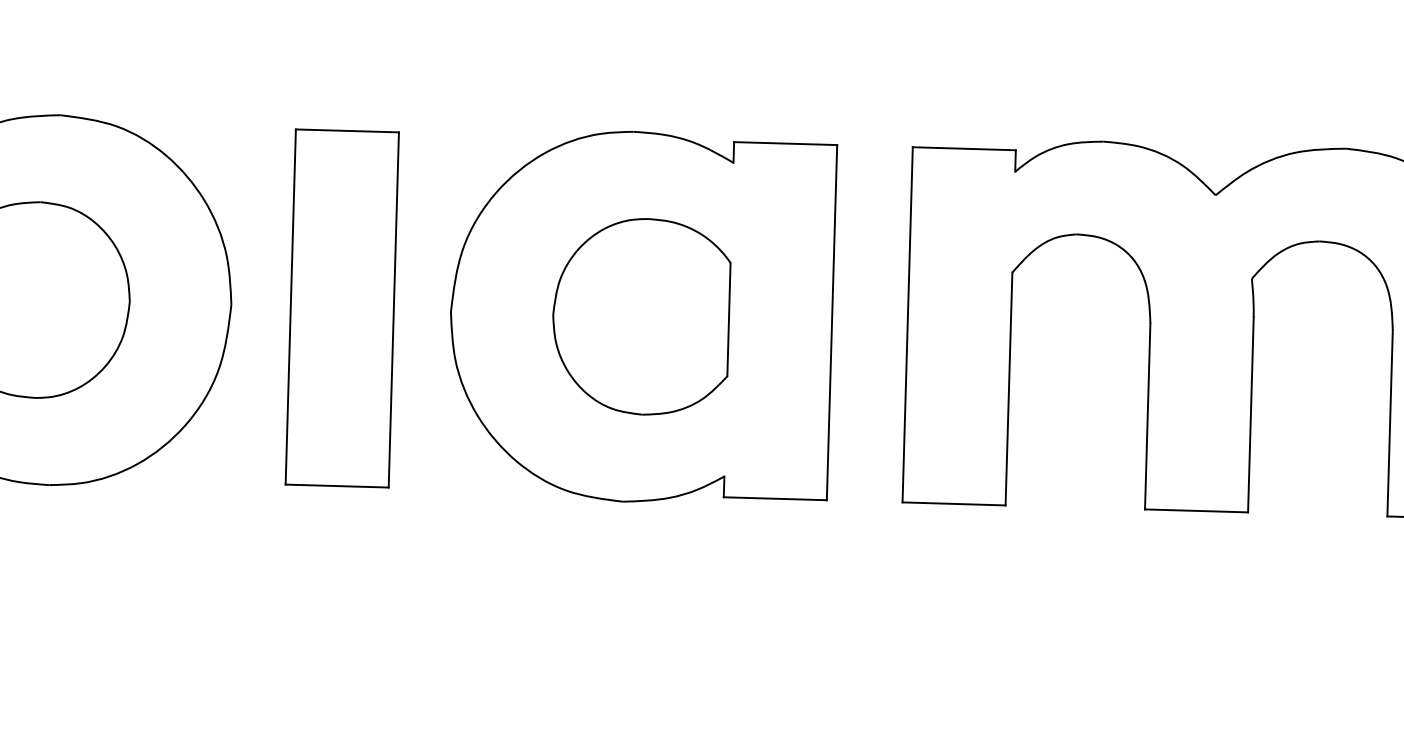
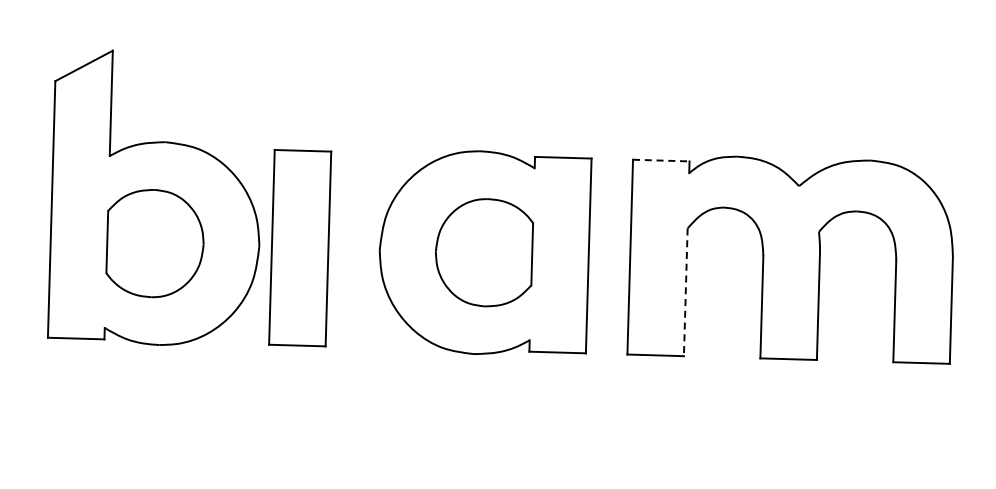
line: (964, 148) -> (661, 160), solid -> dashed
part: (342, 309) -> (300, 248), moved
line: (1008, 389) -> (685, 292), solid -> dashed

